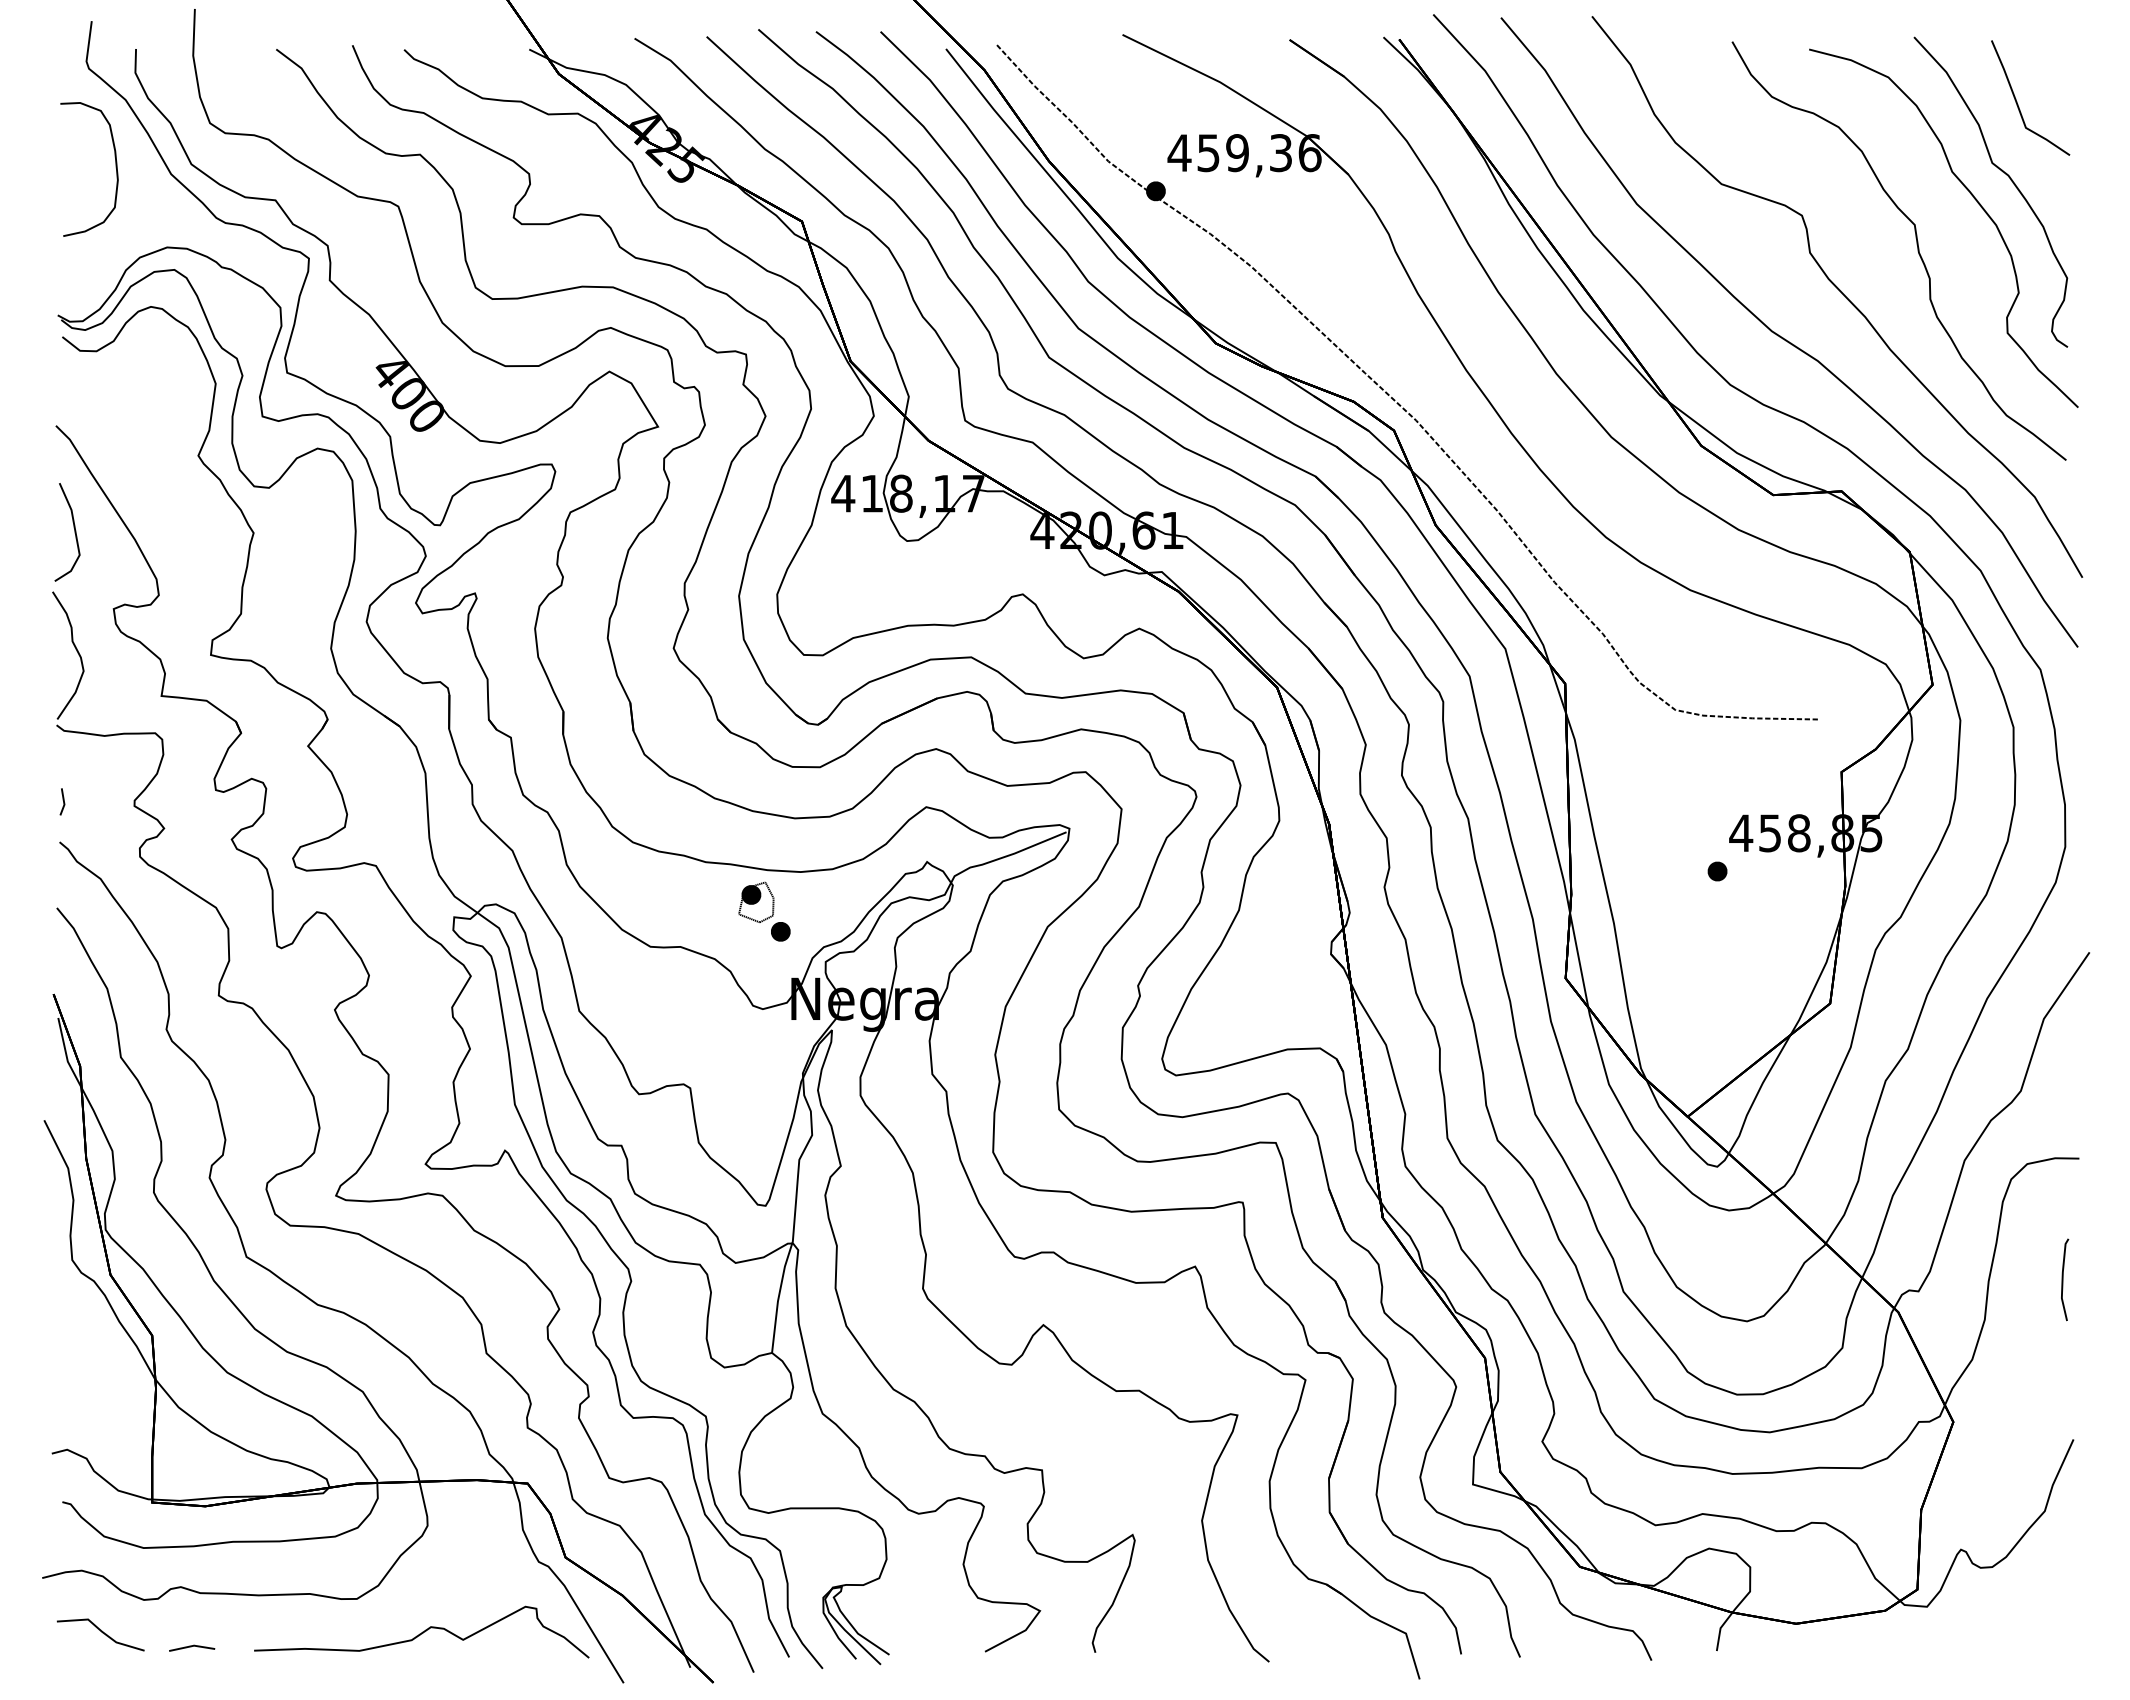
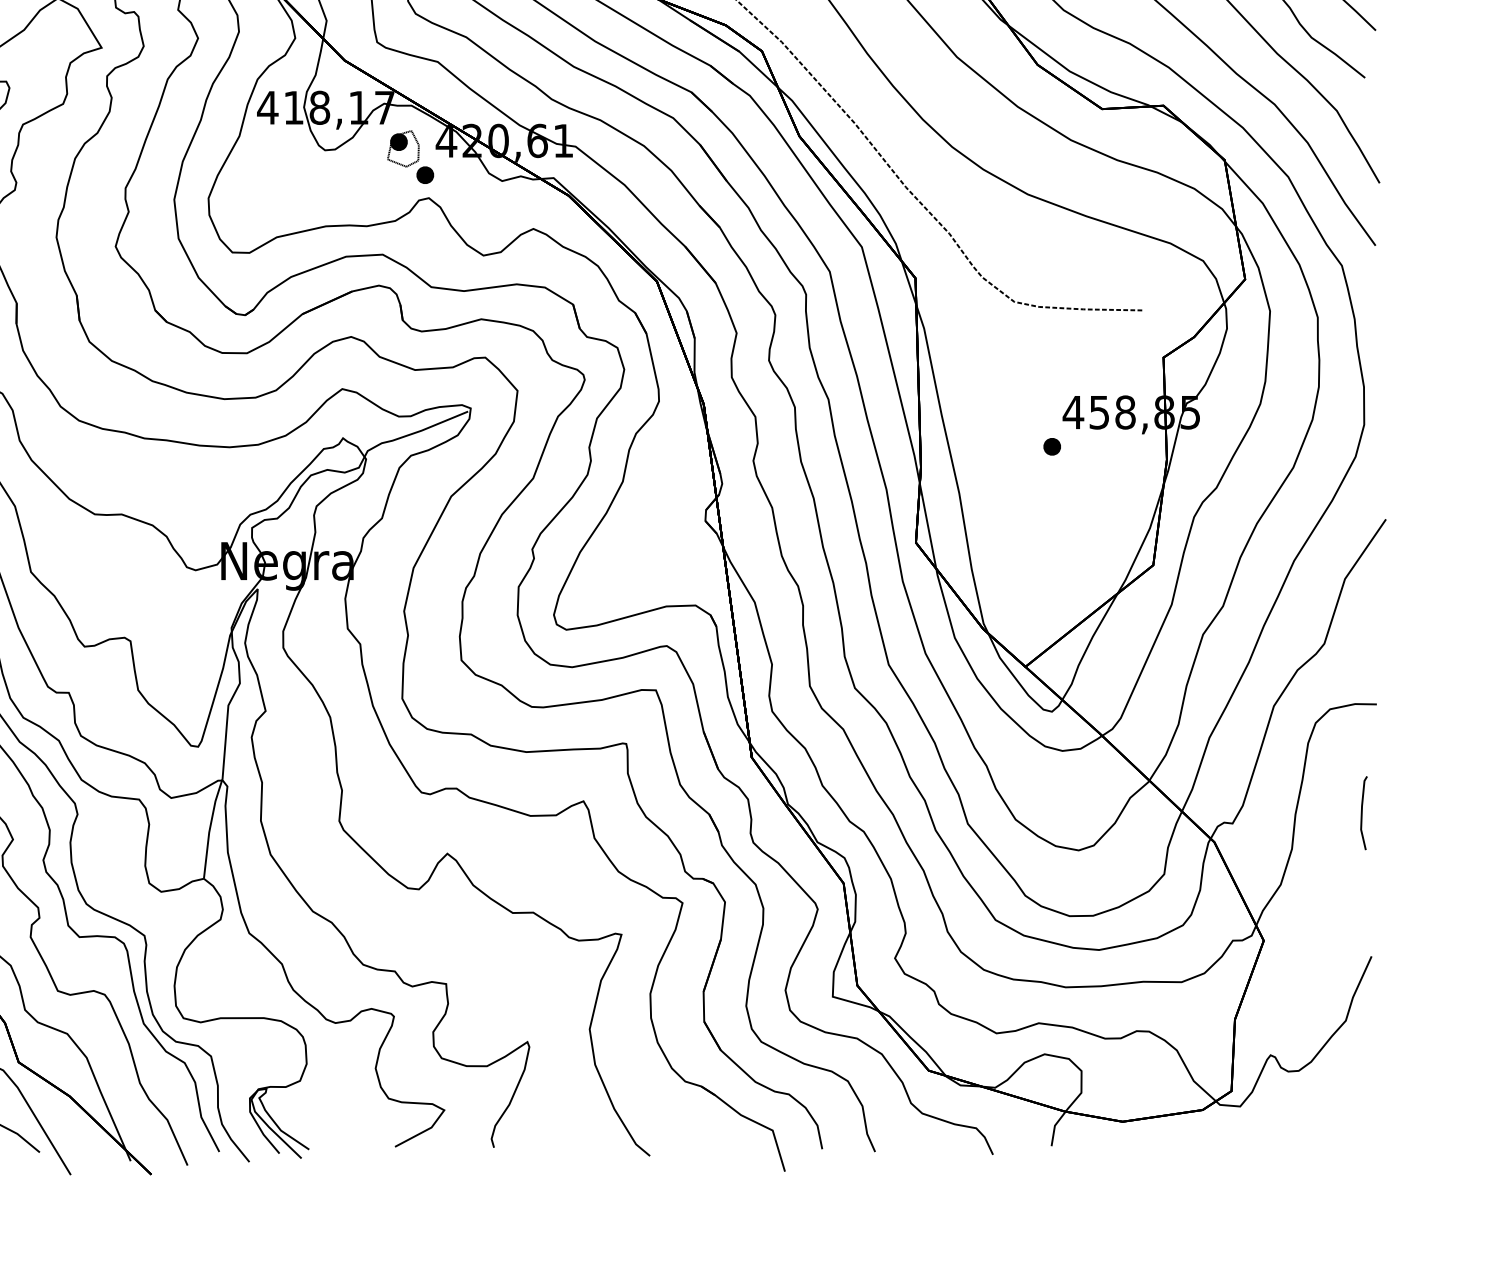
part: (764, 911) -> (410, 157), moved

